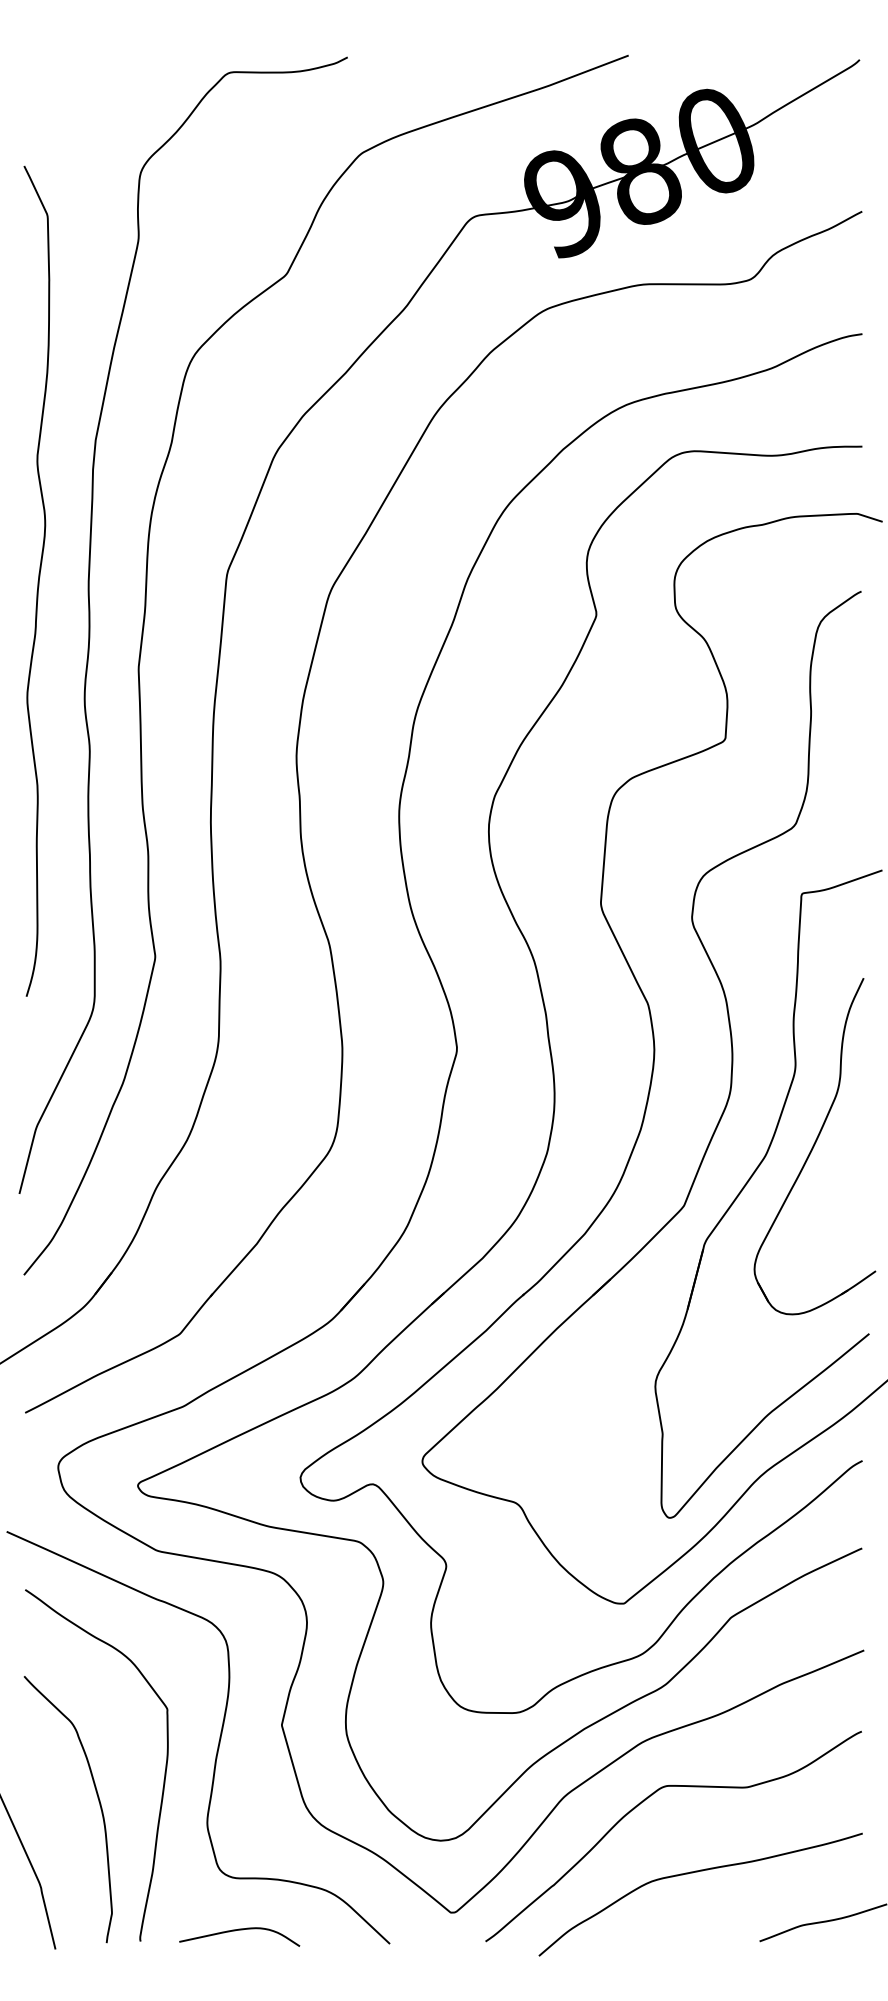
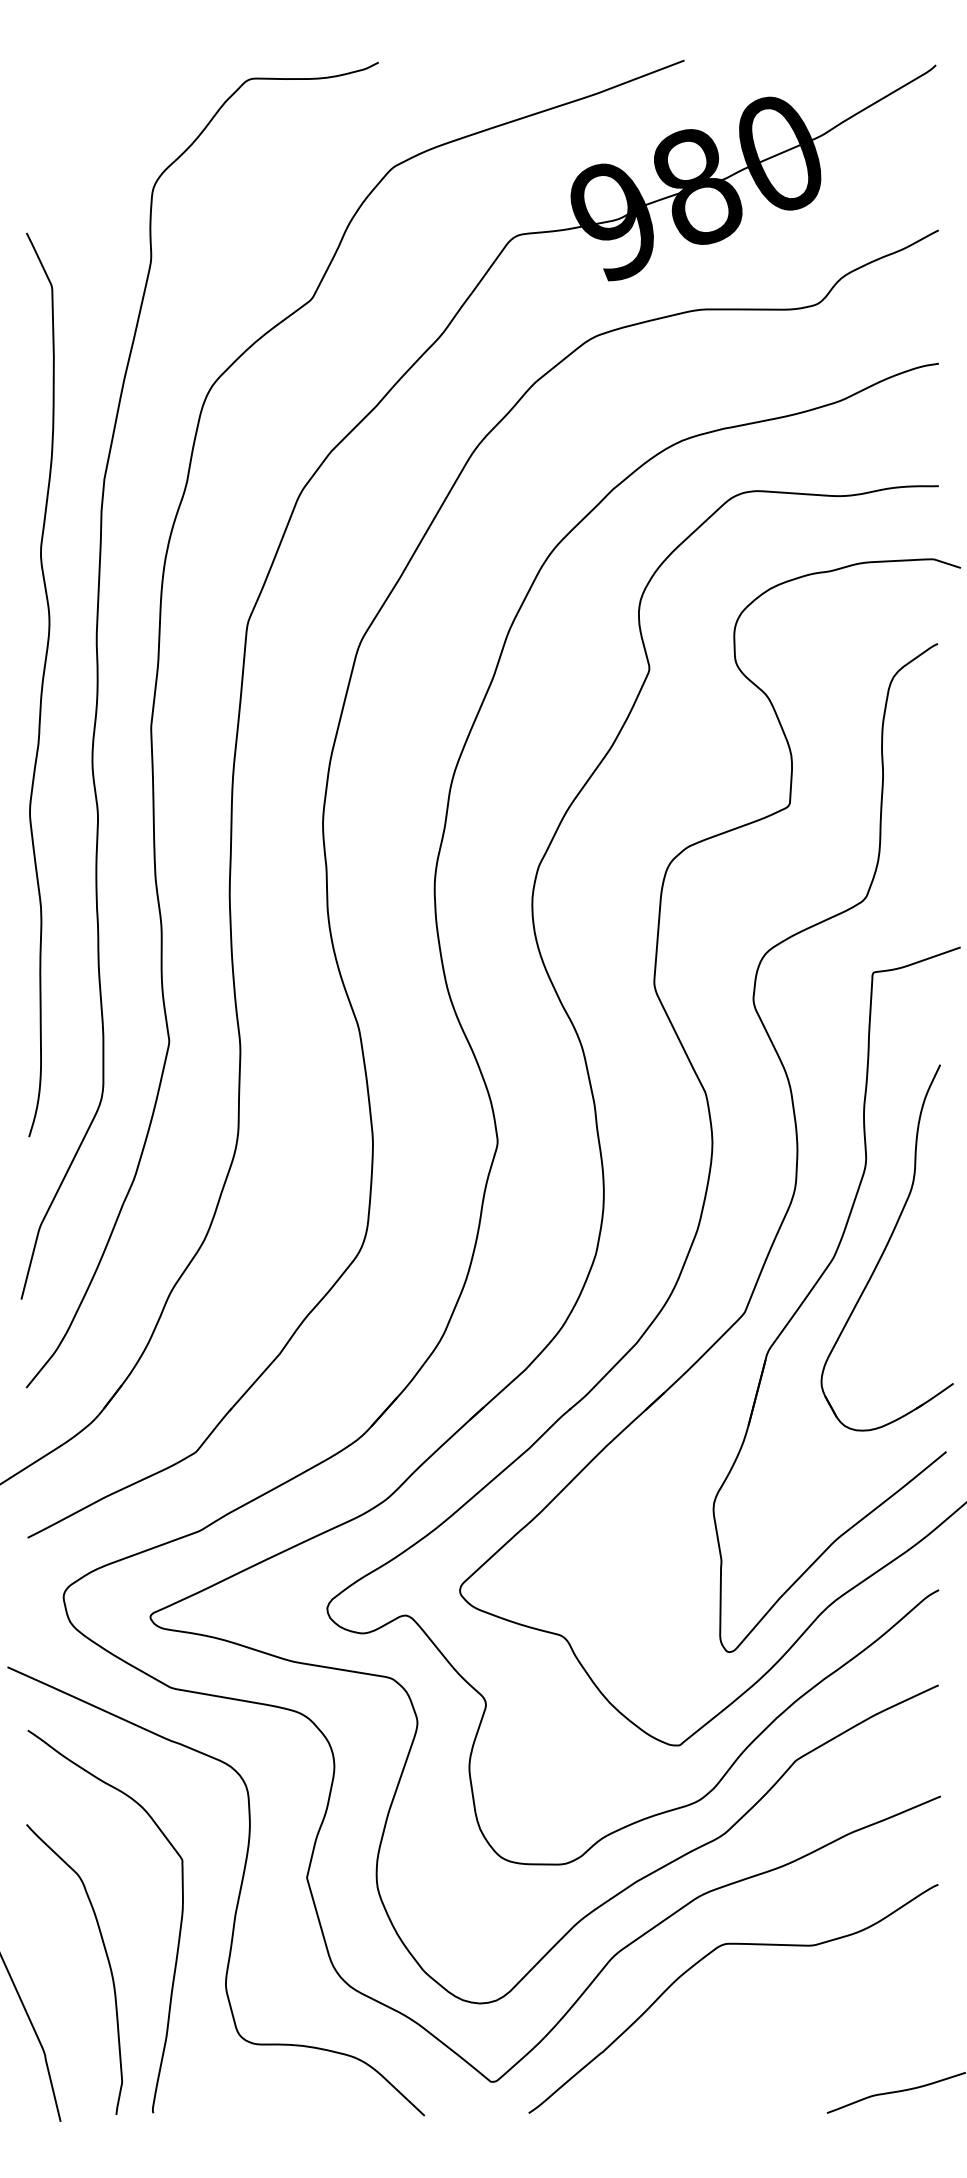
curve: (37, 581) -> (41, 685), moved
curve: (698, 1872) -> (760, 2038), removed
curve: (239, 1930) -> (260, 2101), removed

